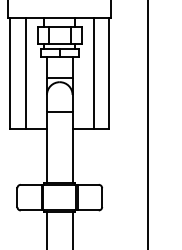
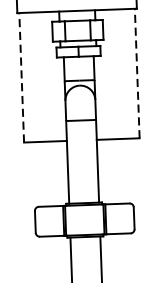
line: (10, 73) -> (22, 77), solid -> dashed
line: (25, 73) -> (39, 76), removed
line: (93, 73) -> (118, 74), removed
line: (109, 73) -> (137, 73), solid -> dashed

